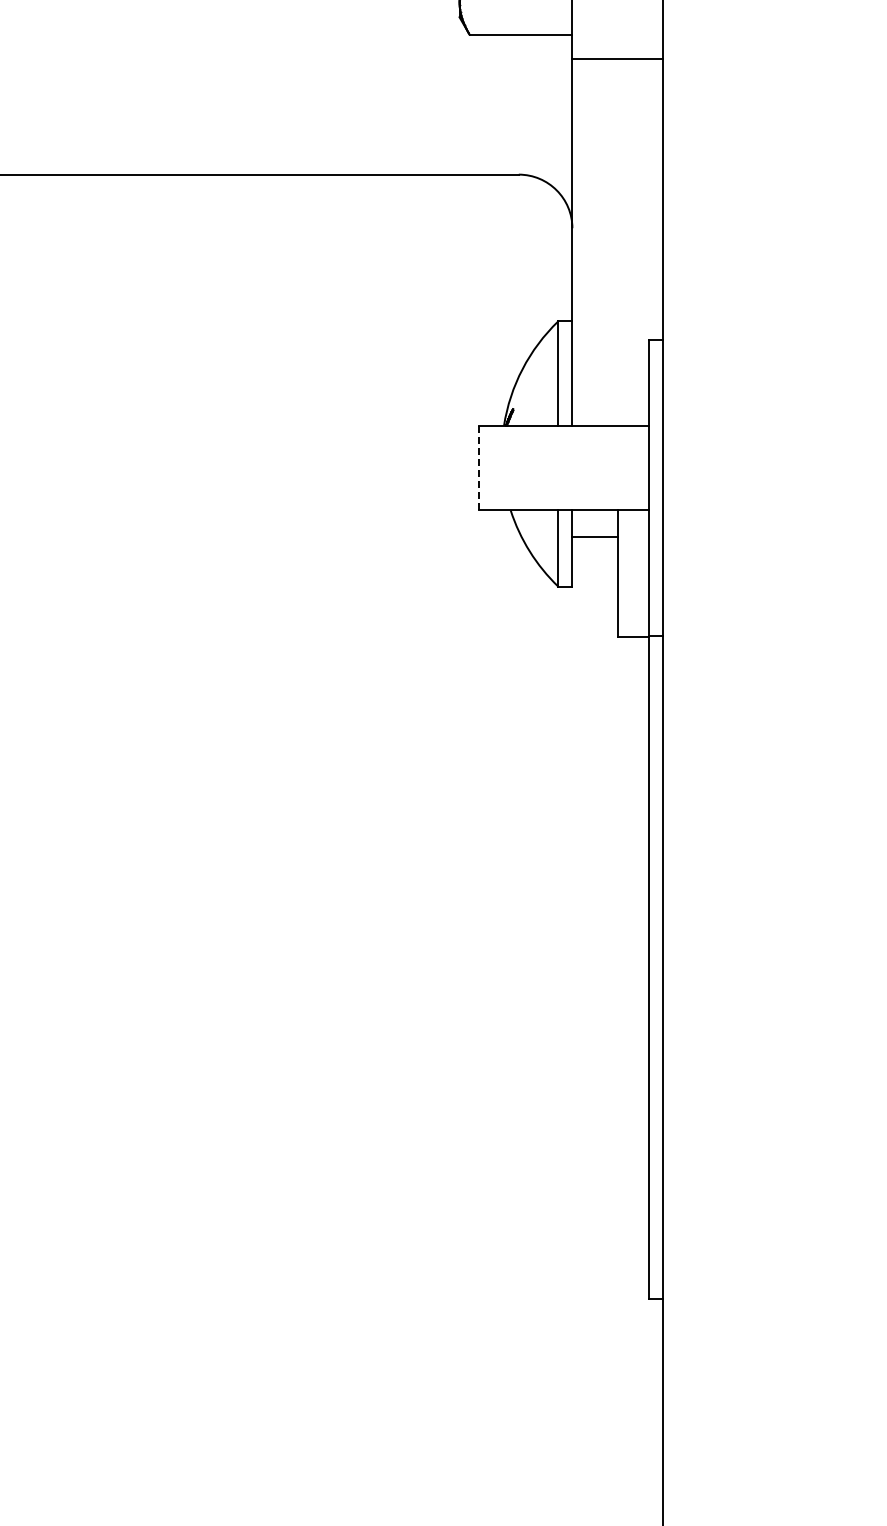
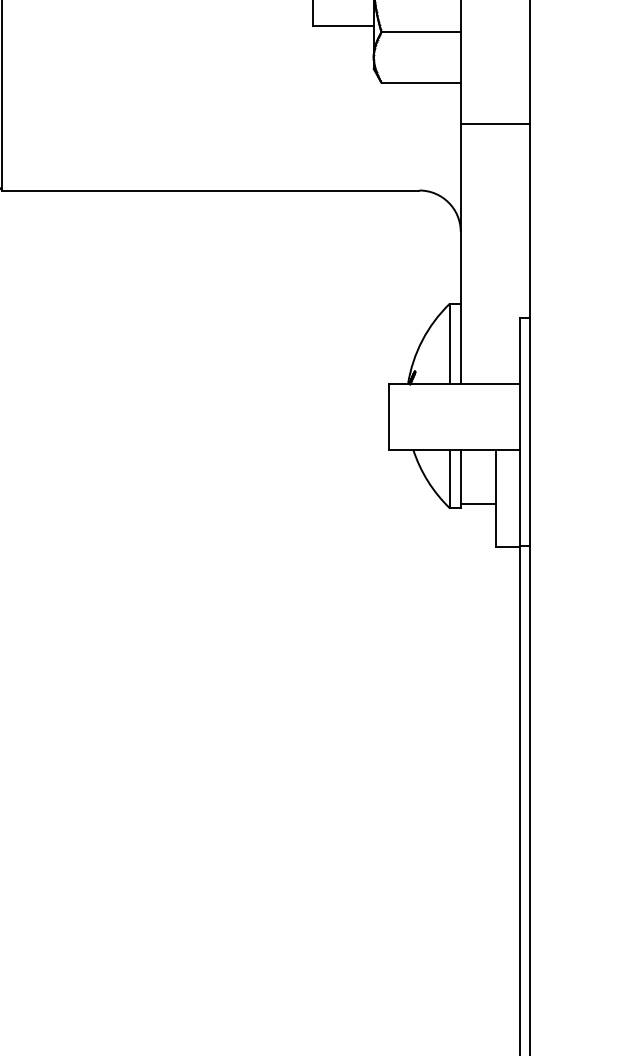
line: (617, 58) -> (495, 123), moved
line: (479, 467) -> (389, 416), dashed -> solid
line: (594, 536) -> (477, 503), moved

